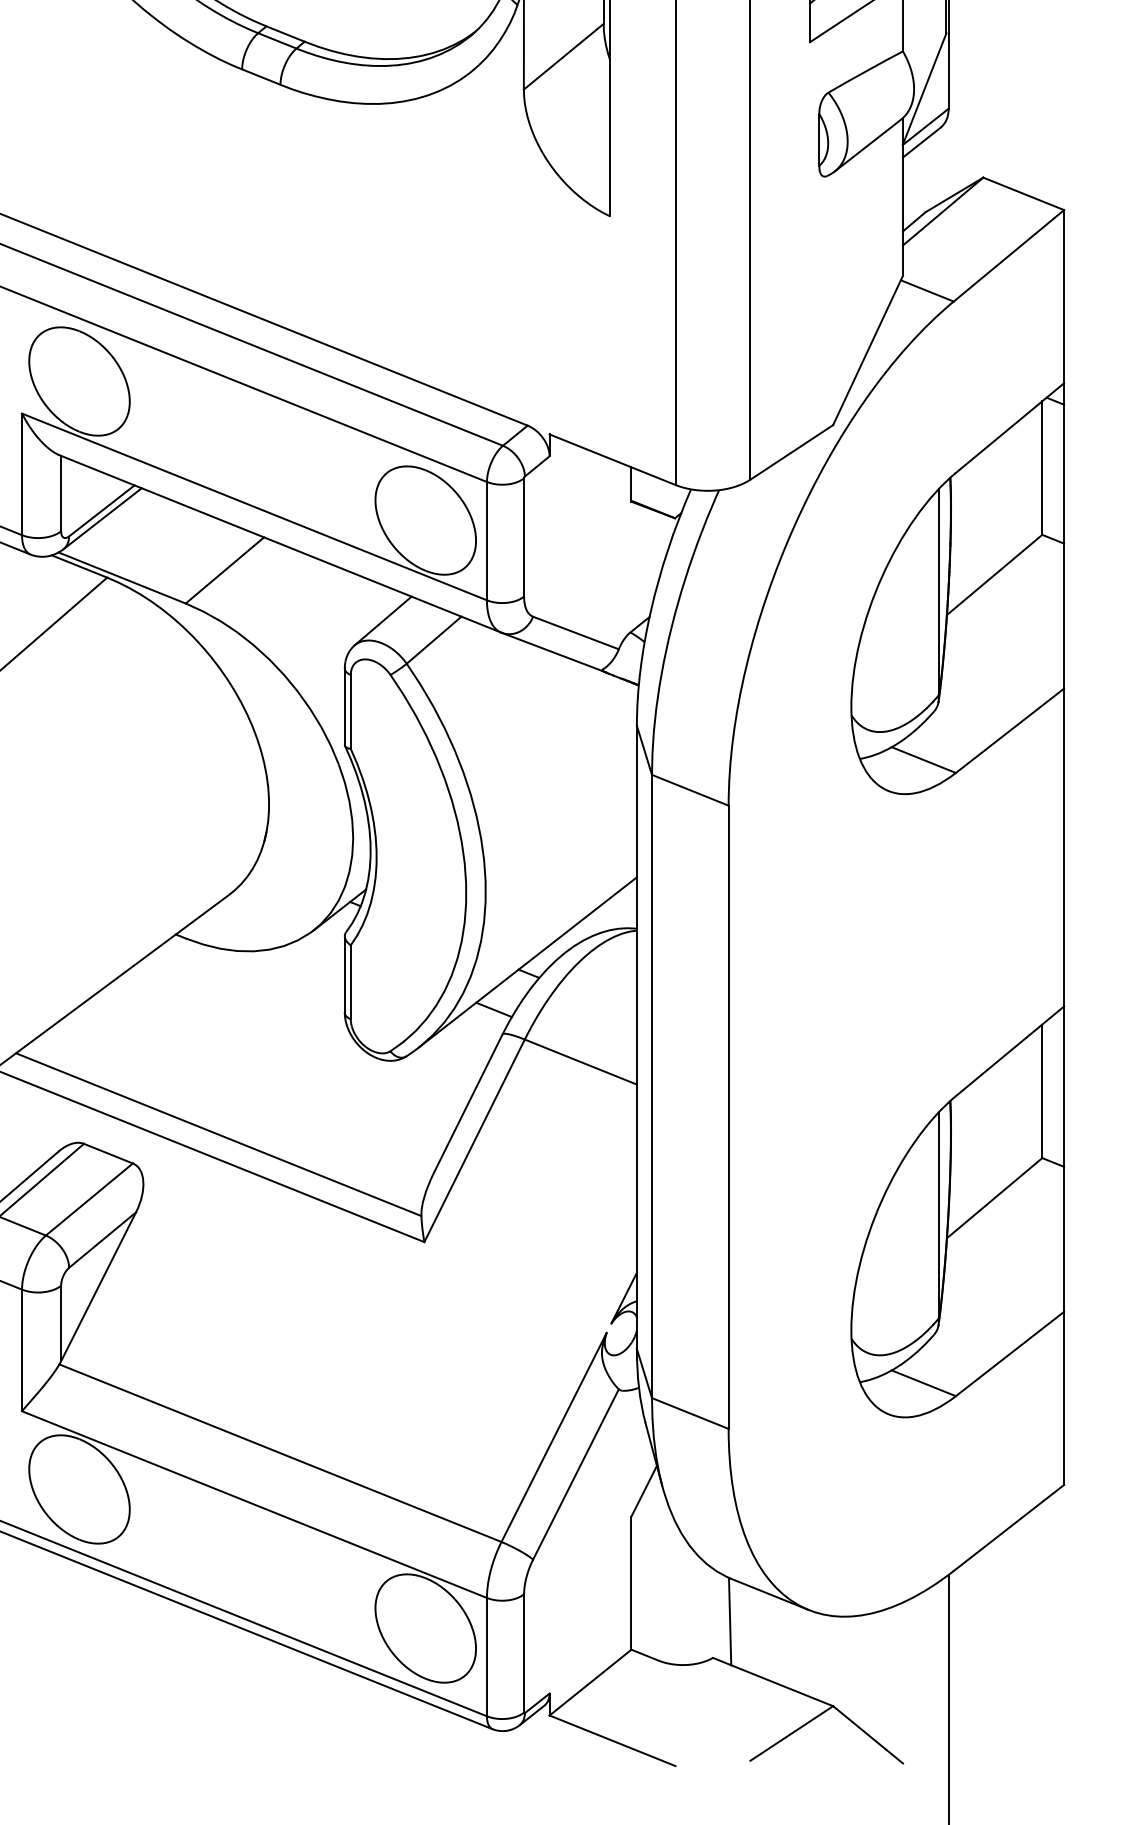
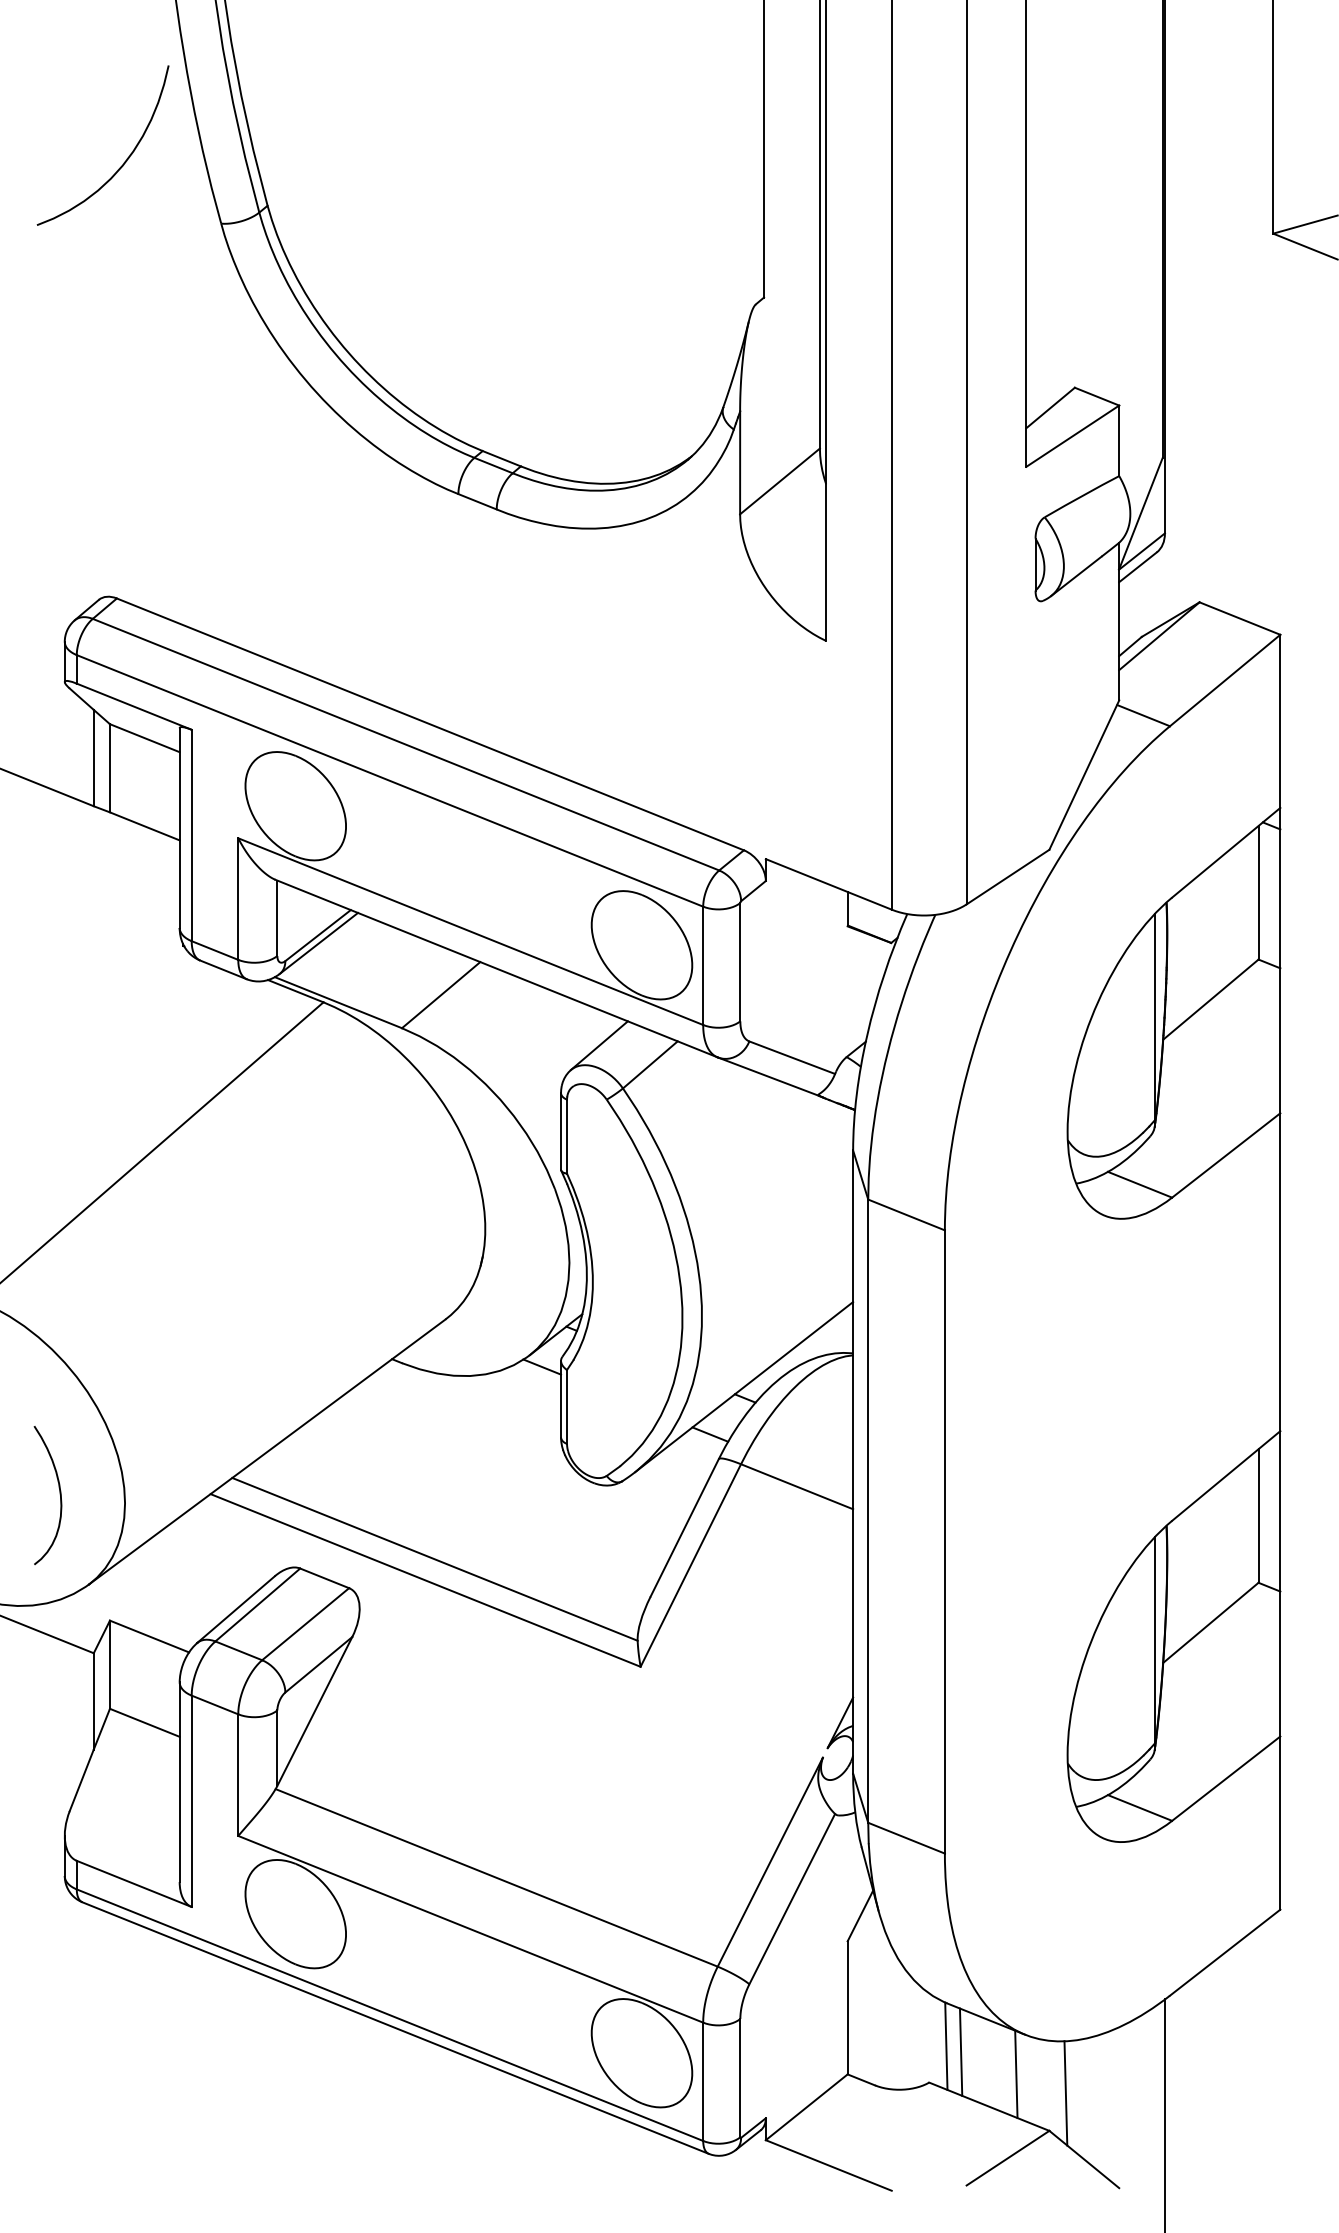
line: (326, 941) -> (542, 1366), added
line: (744, 1626) -> (960, 2051), added
line: (800, 1649) -> (1016, 2074), added
line: (849, 1668) -> (1065, 2093), added

